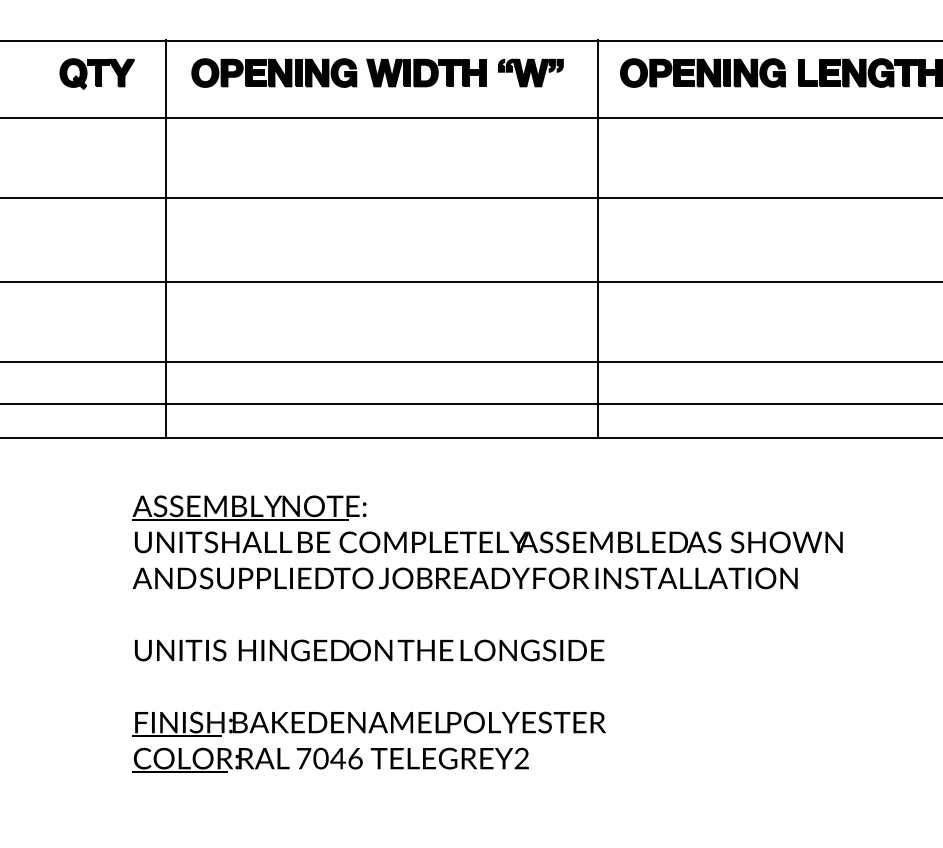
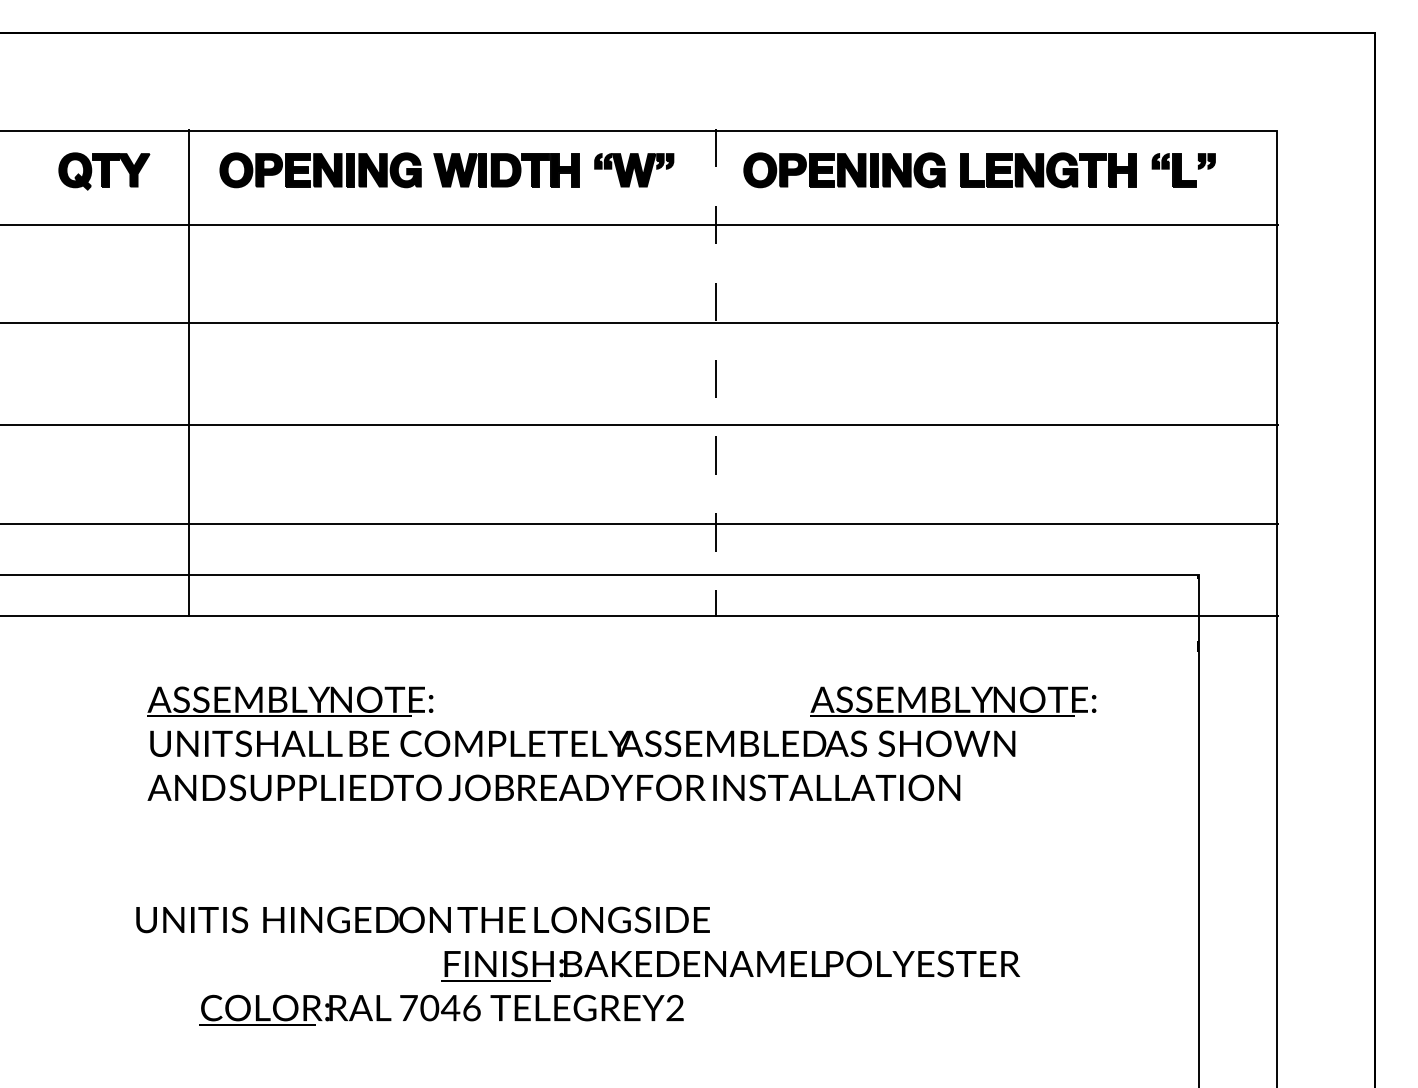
line: (597, 239) -> (715, 373), solid -> dashed
part: (792, 507) -> (953, 701), added
text: (369, 650) -> (422, 919), moved
part: (369, 723) -> (730, 965), moved
part: (330, 759) -> (441, 1009), moved

